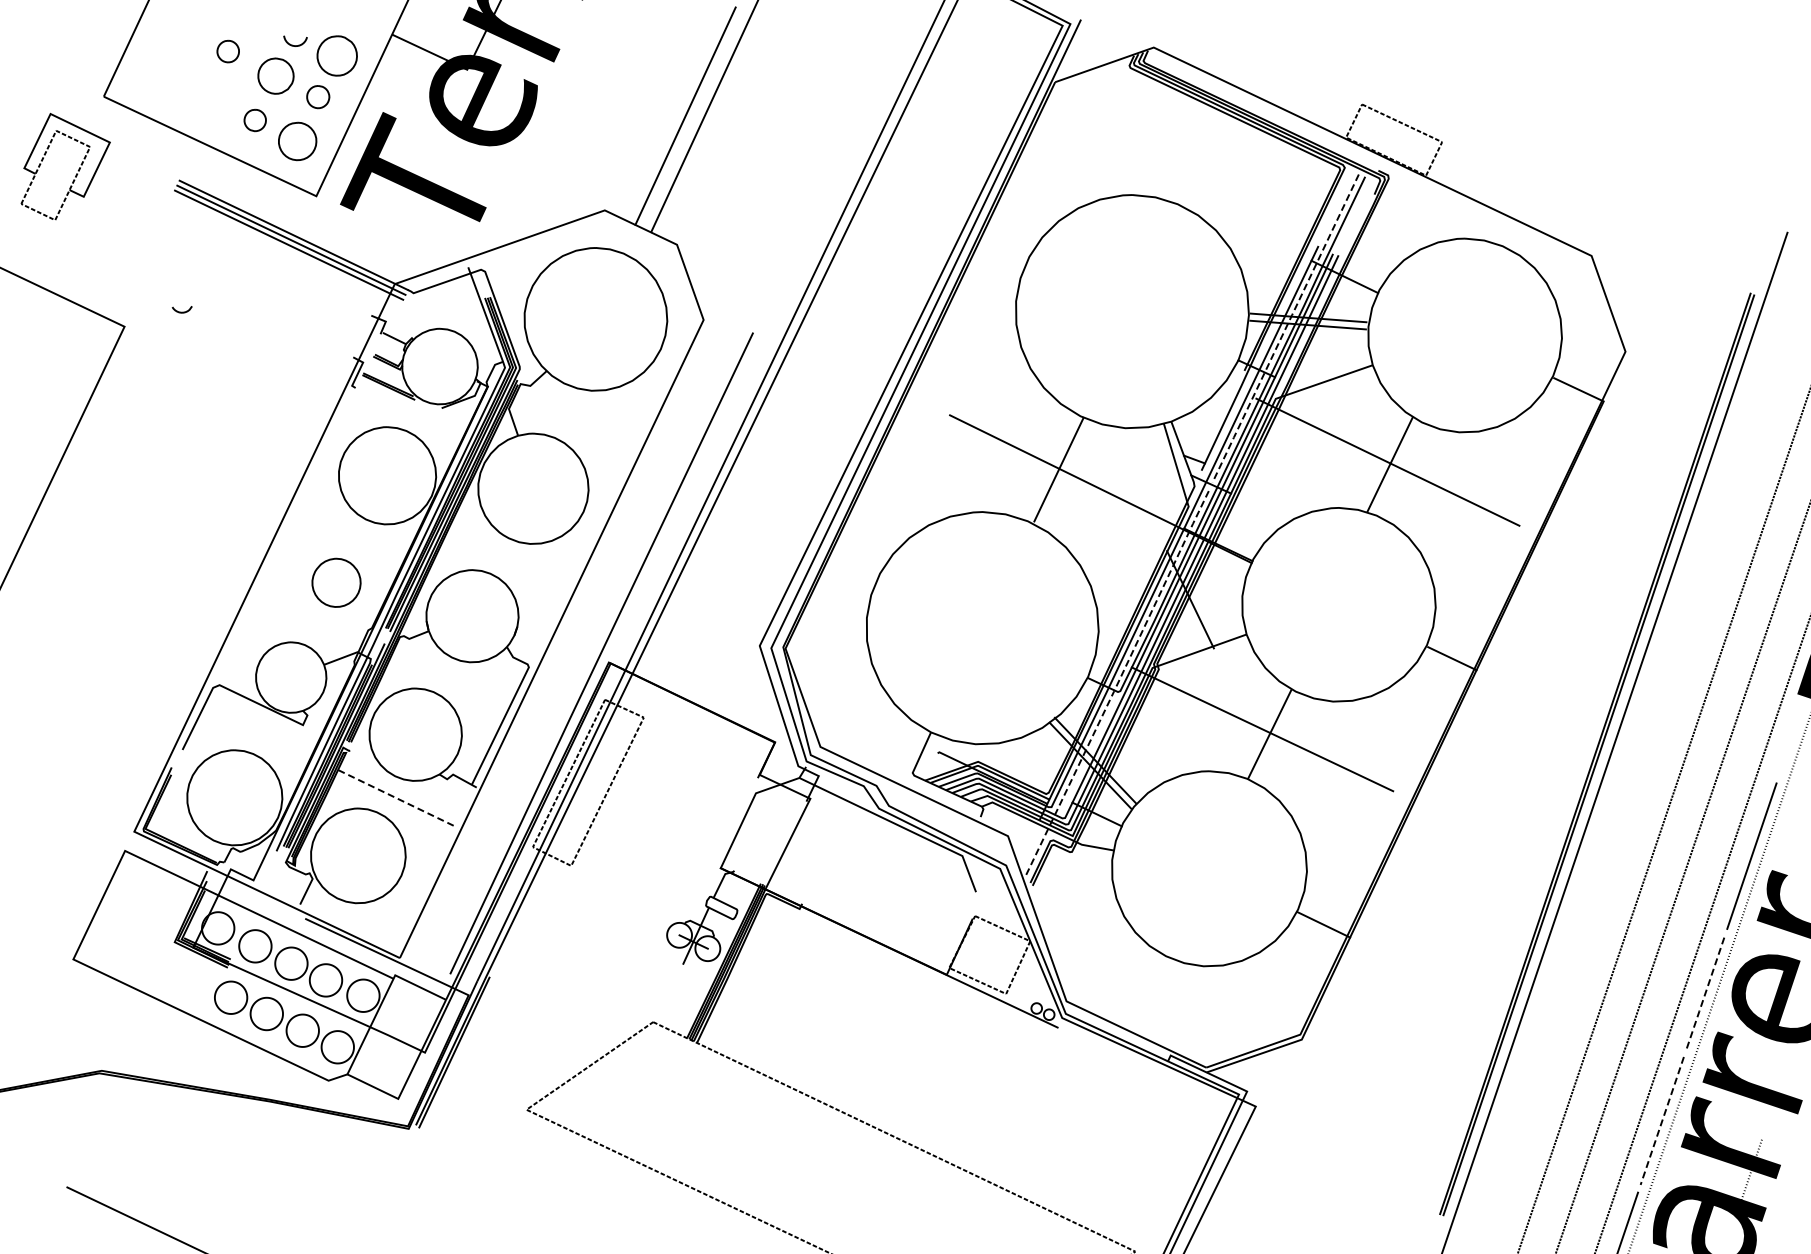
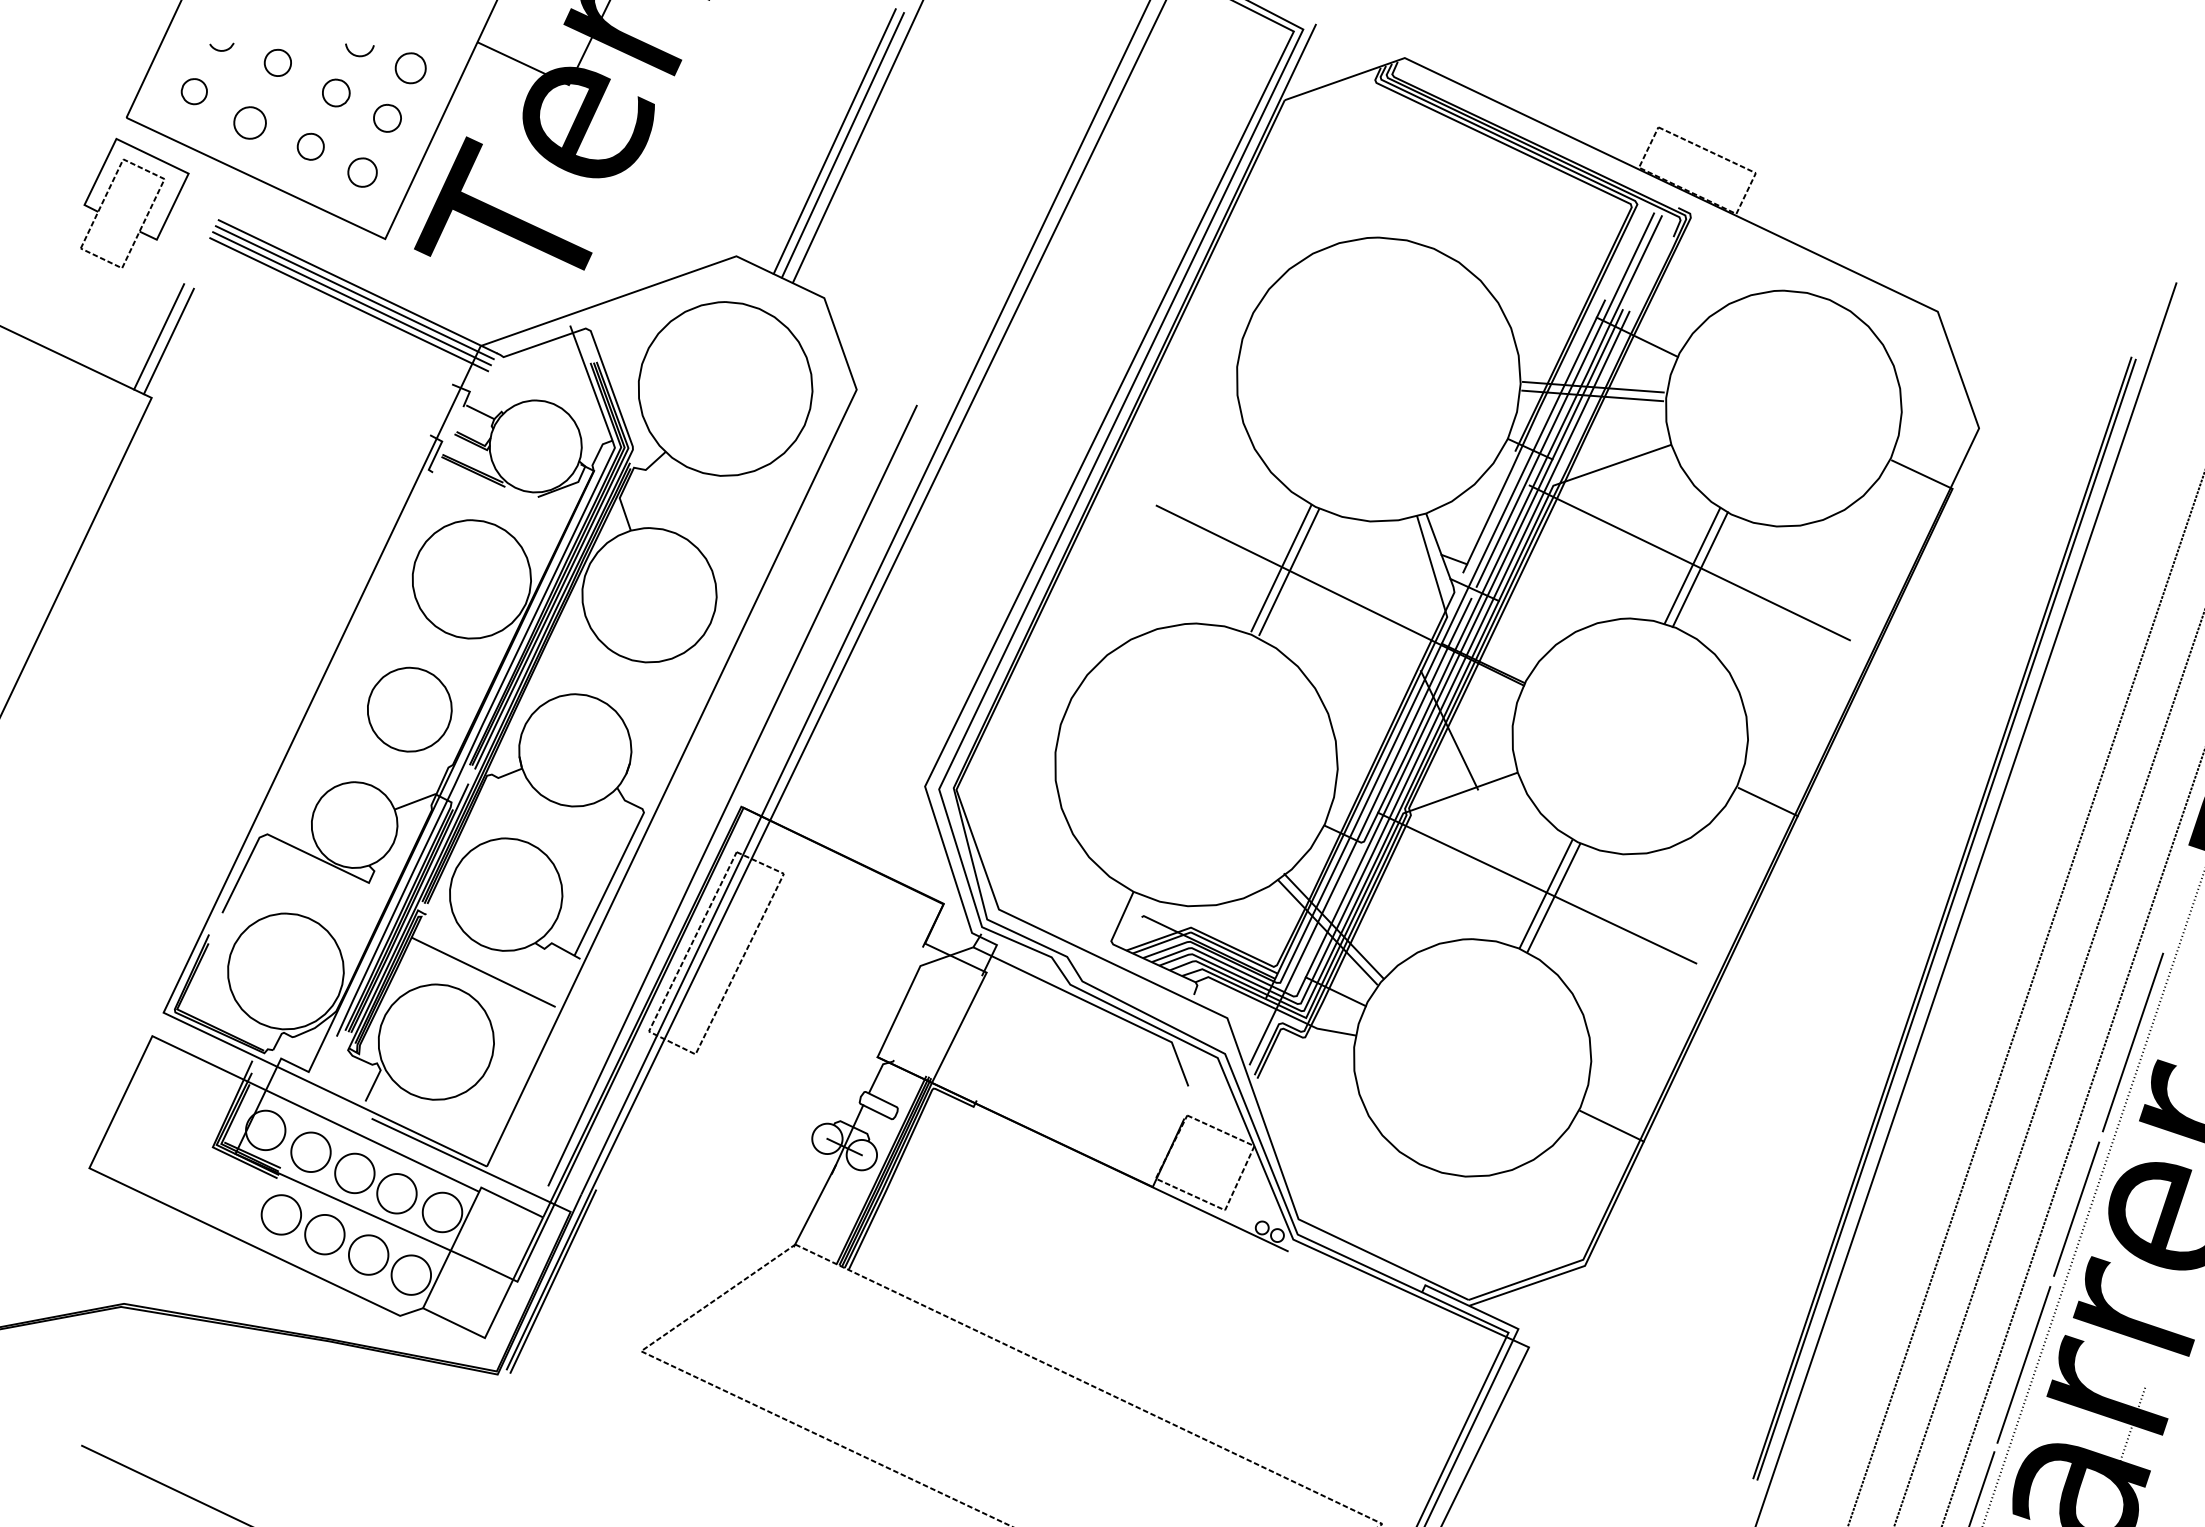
part: (337, 55) -> (410, 67), size x0.62
part: (159, 75) -> (194, 92), added
part: (276, 76) -> (336, 93), size x0.62
part: (205, 100) -> (250, 122), added
line: (692, 118) -> (843, 144), added
part: (297, 141) -> (362, 172), size x0.62
part: (77, 170) -> (149, 207), moved
line: (286, 249) -> (348, 303), added
line: (130, 276) -> (158, 336), added
line: (138, 280) -> (168, 341), added
curve: (181, 311) -> (221, 49), moved
line: (1285, 328) -> (1565, 400), dashed -> solid
line: (1052, 466) -> (1281, 568), added
line: (1396, 467) -> (1700, 569), added
part: (336, 582) -> (409, 709), size x1.43
line: (1118, 682) -> (1361, 831), dashed -> solid
line: (1275, 737) -> (1552, 898), added
line: (397, 798) -> (484, 972), dashed -> solid
line: (669, 990) -> (815, 1206), added
line: (1705, 994) -> (2076, 1210), dashed -> solid
line: (1662, 1120) -> (2024, 1364), dashed -> solid

